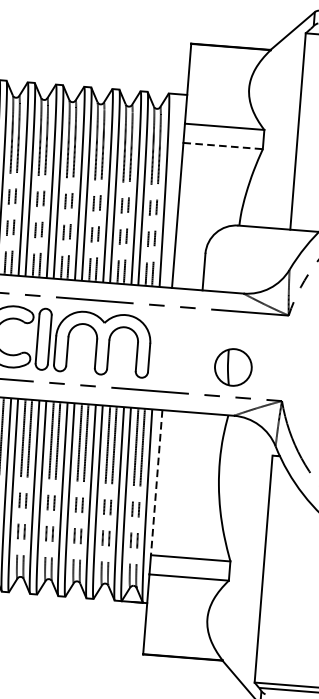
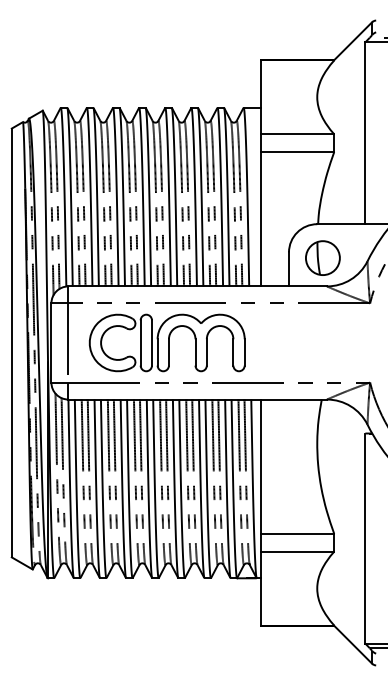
line: (223, 146) -> (297, 152), dashed -> solid
part: (232, 366) -> (322, 257), moved
line: (156, 483) -> (260, 467), dashed -> solid

